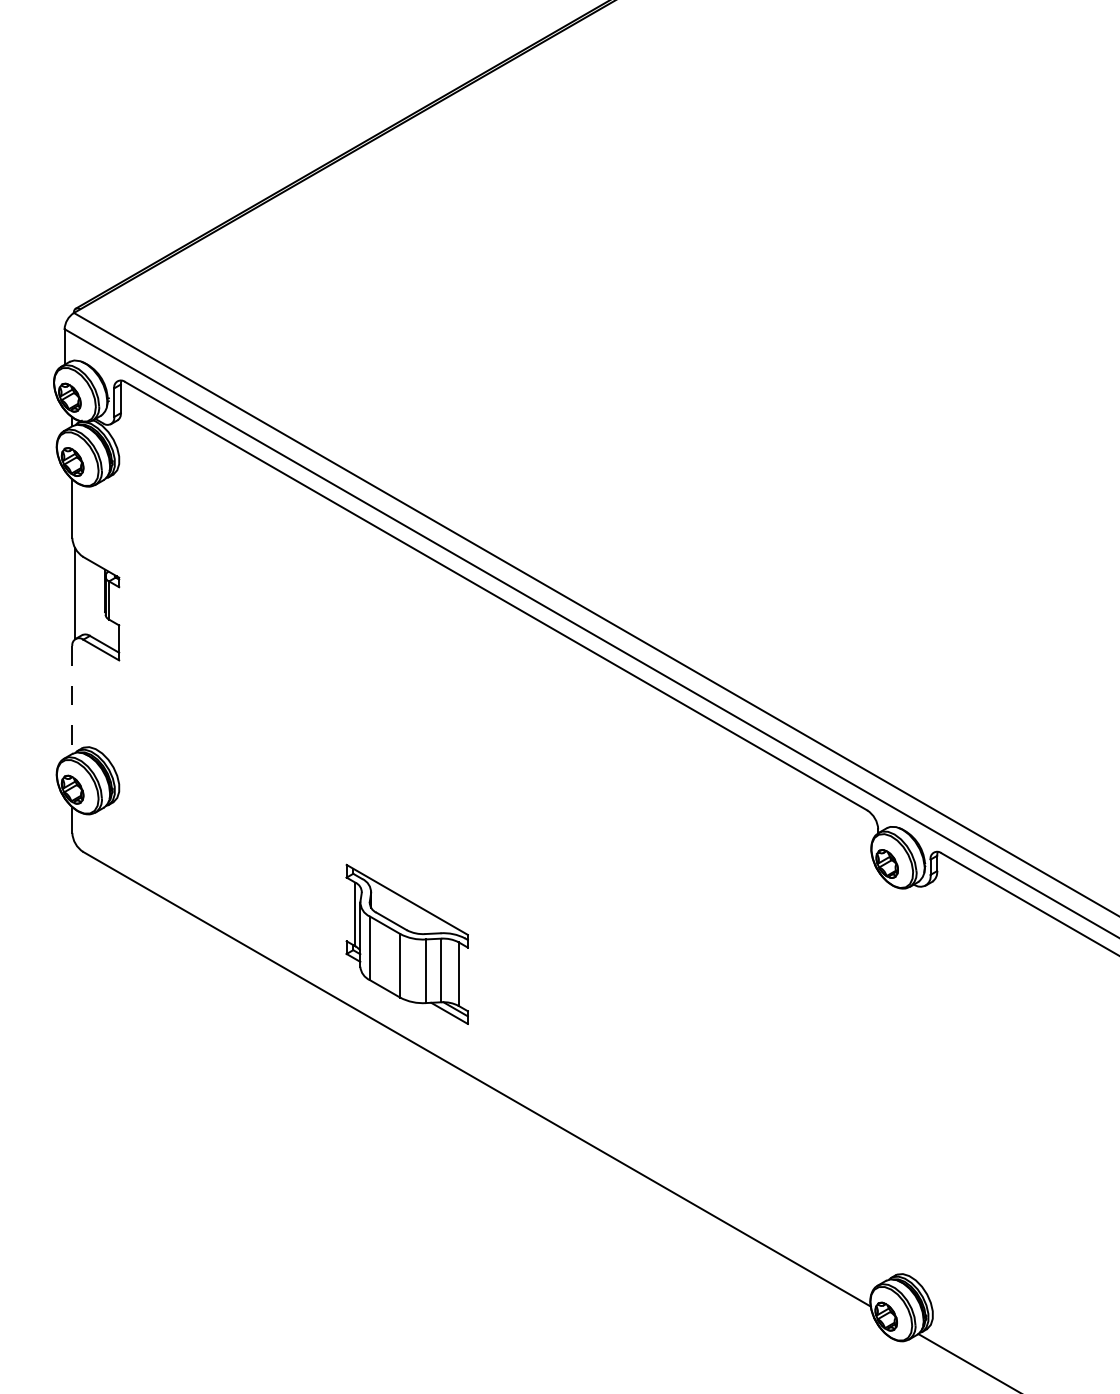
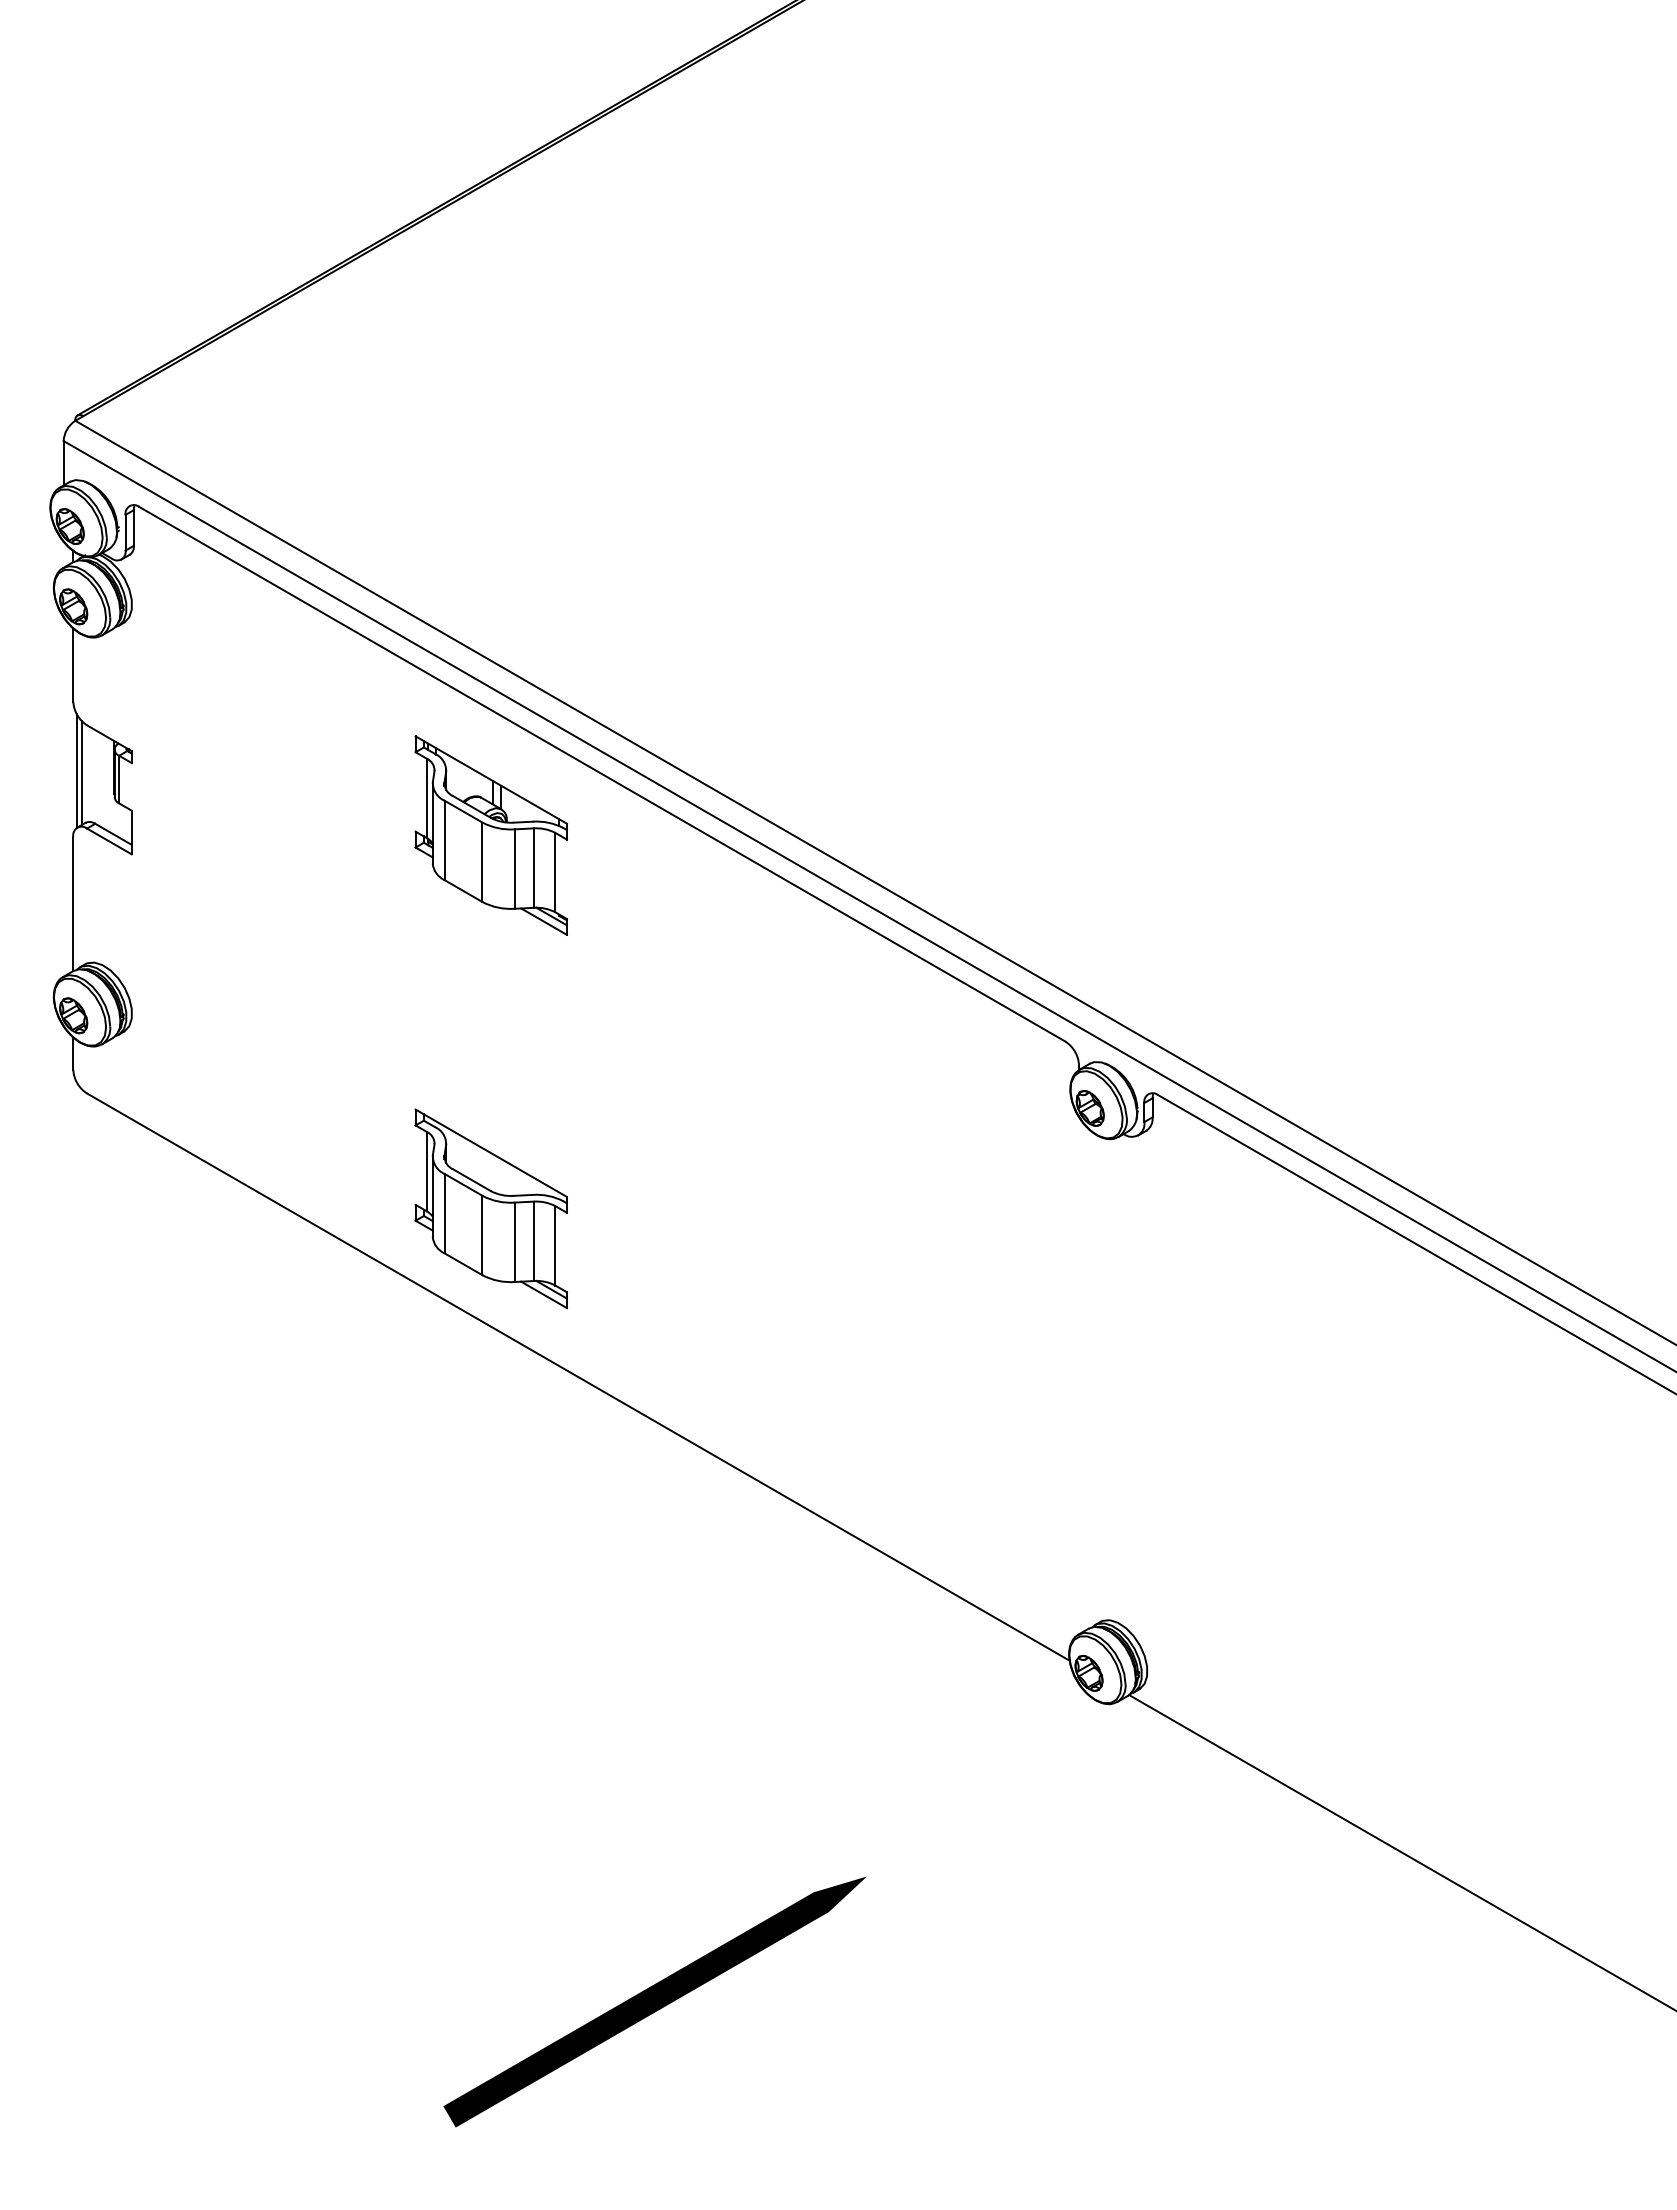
line: (78, 594) -> (81, 772), added
part: (406, 645) -> (490, 835), added
line: (72, 700) -> (73, 904), dashed -> solid

